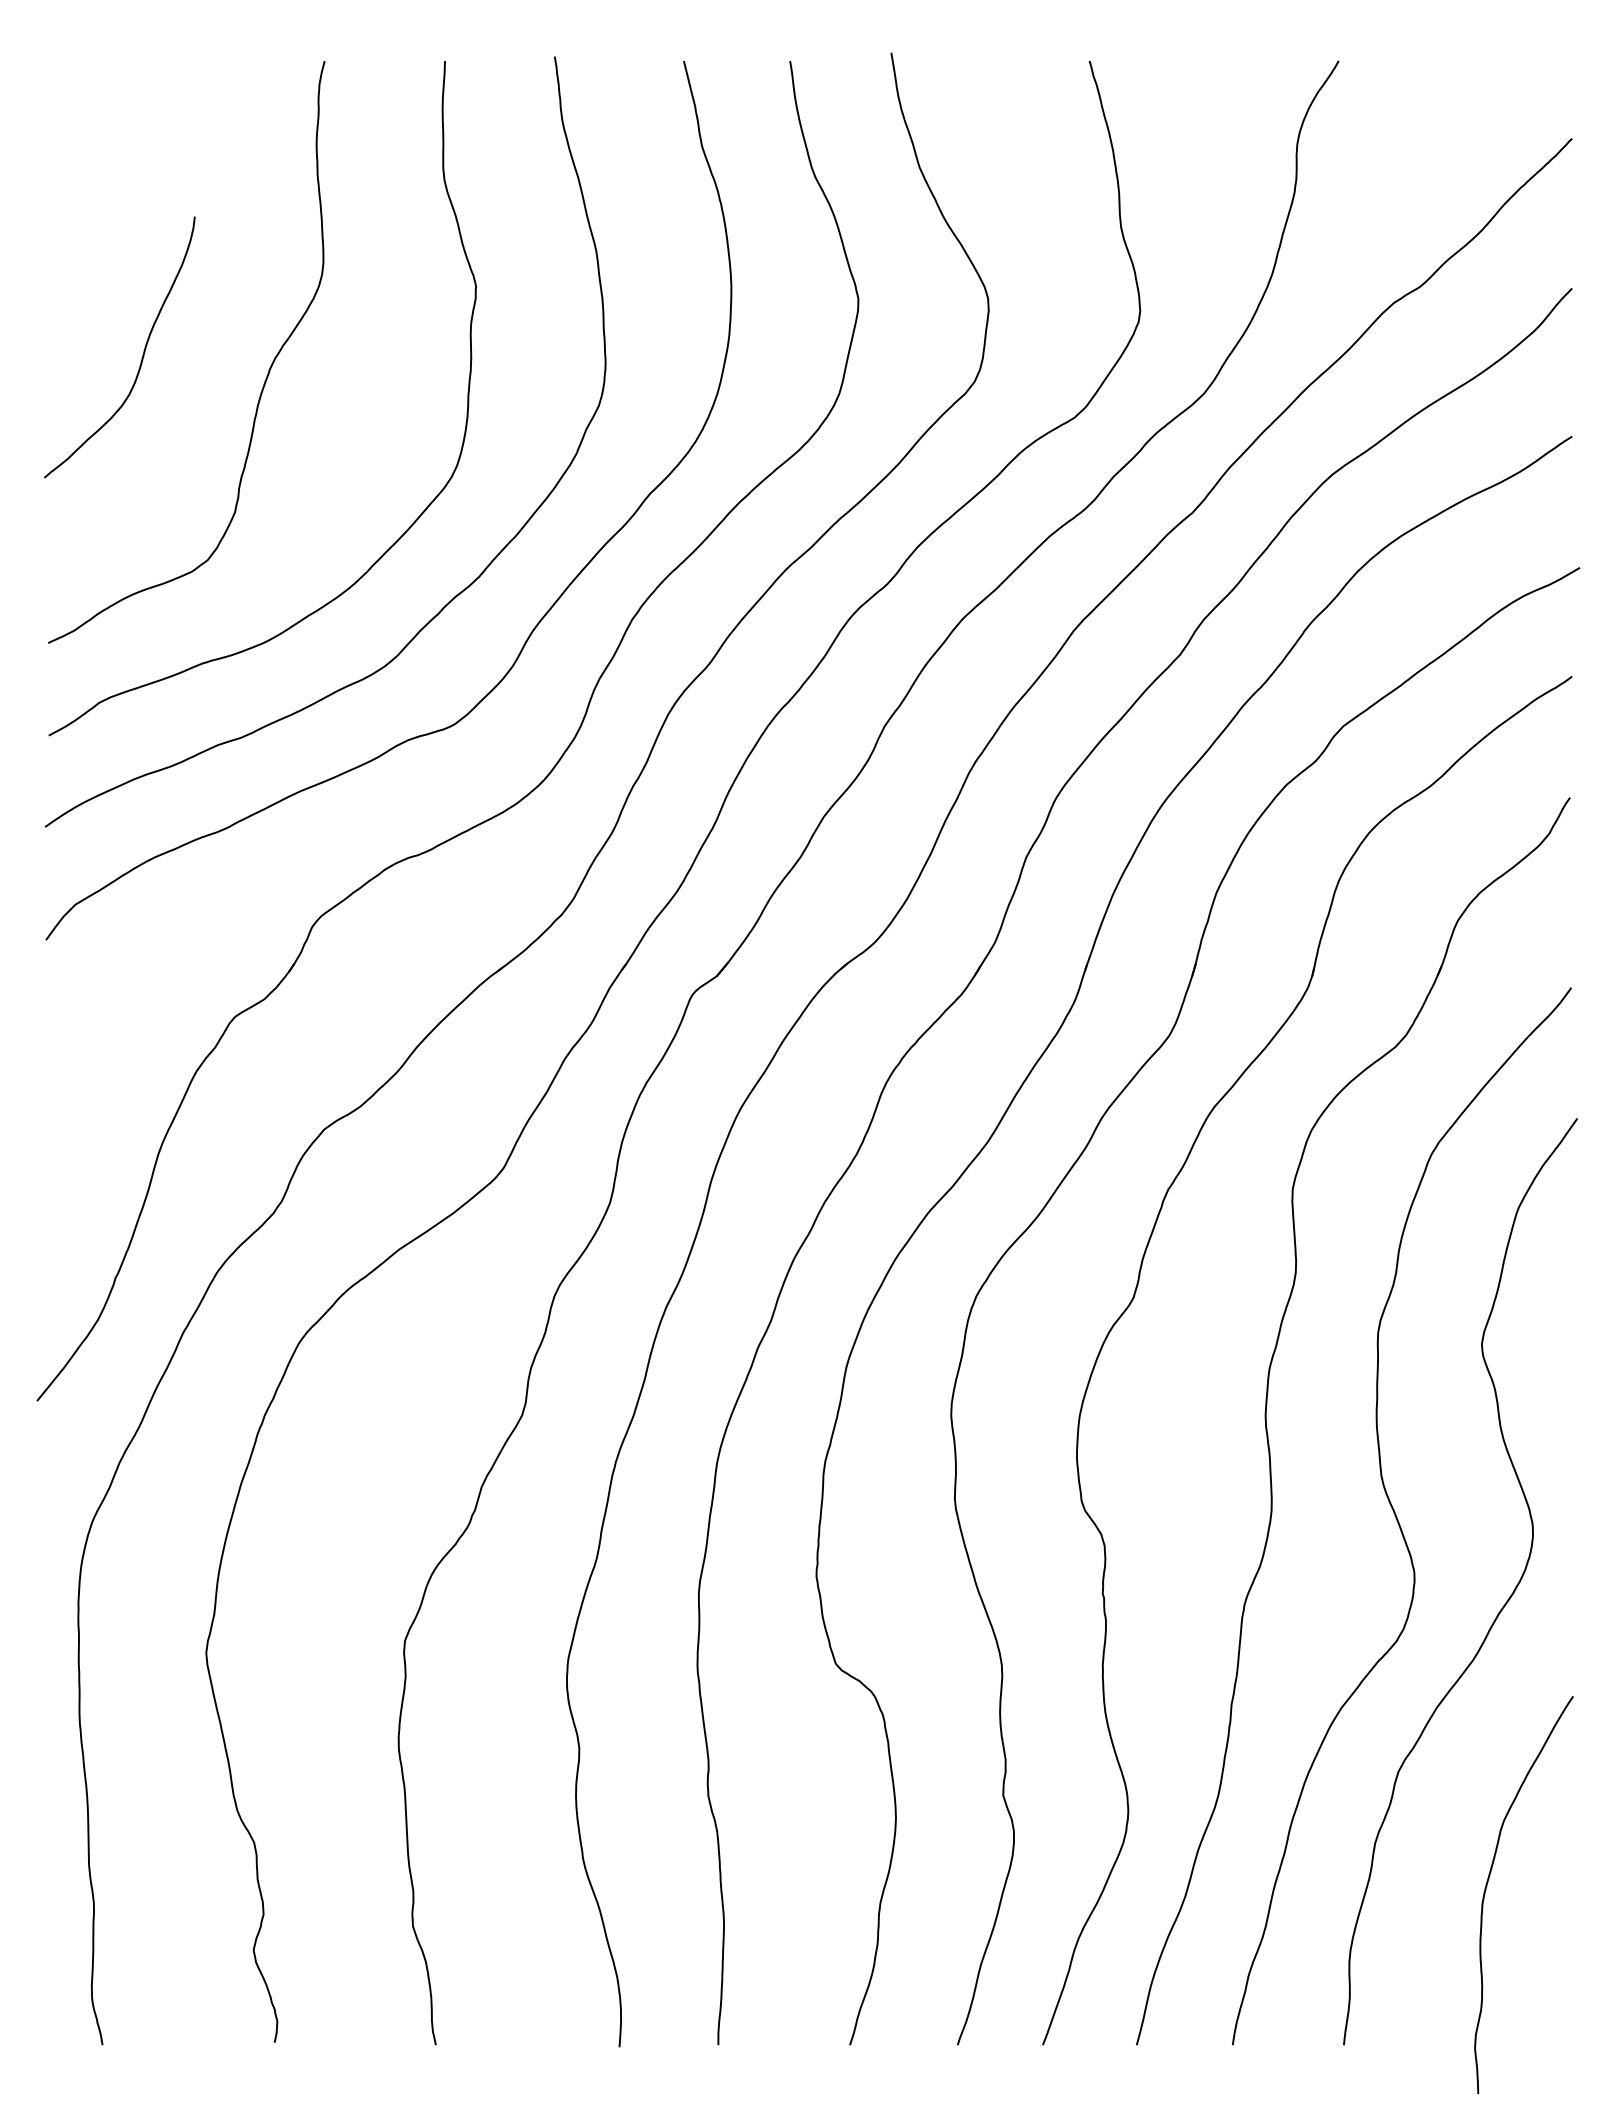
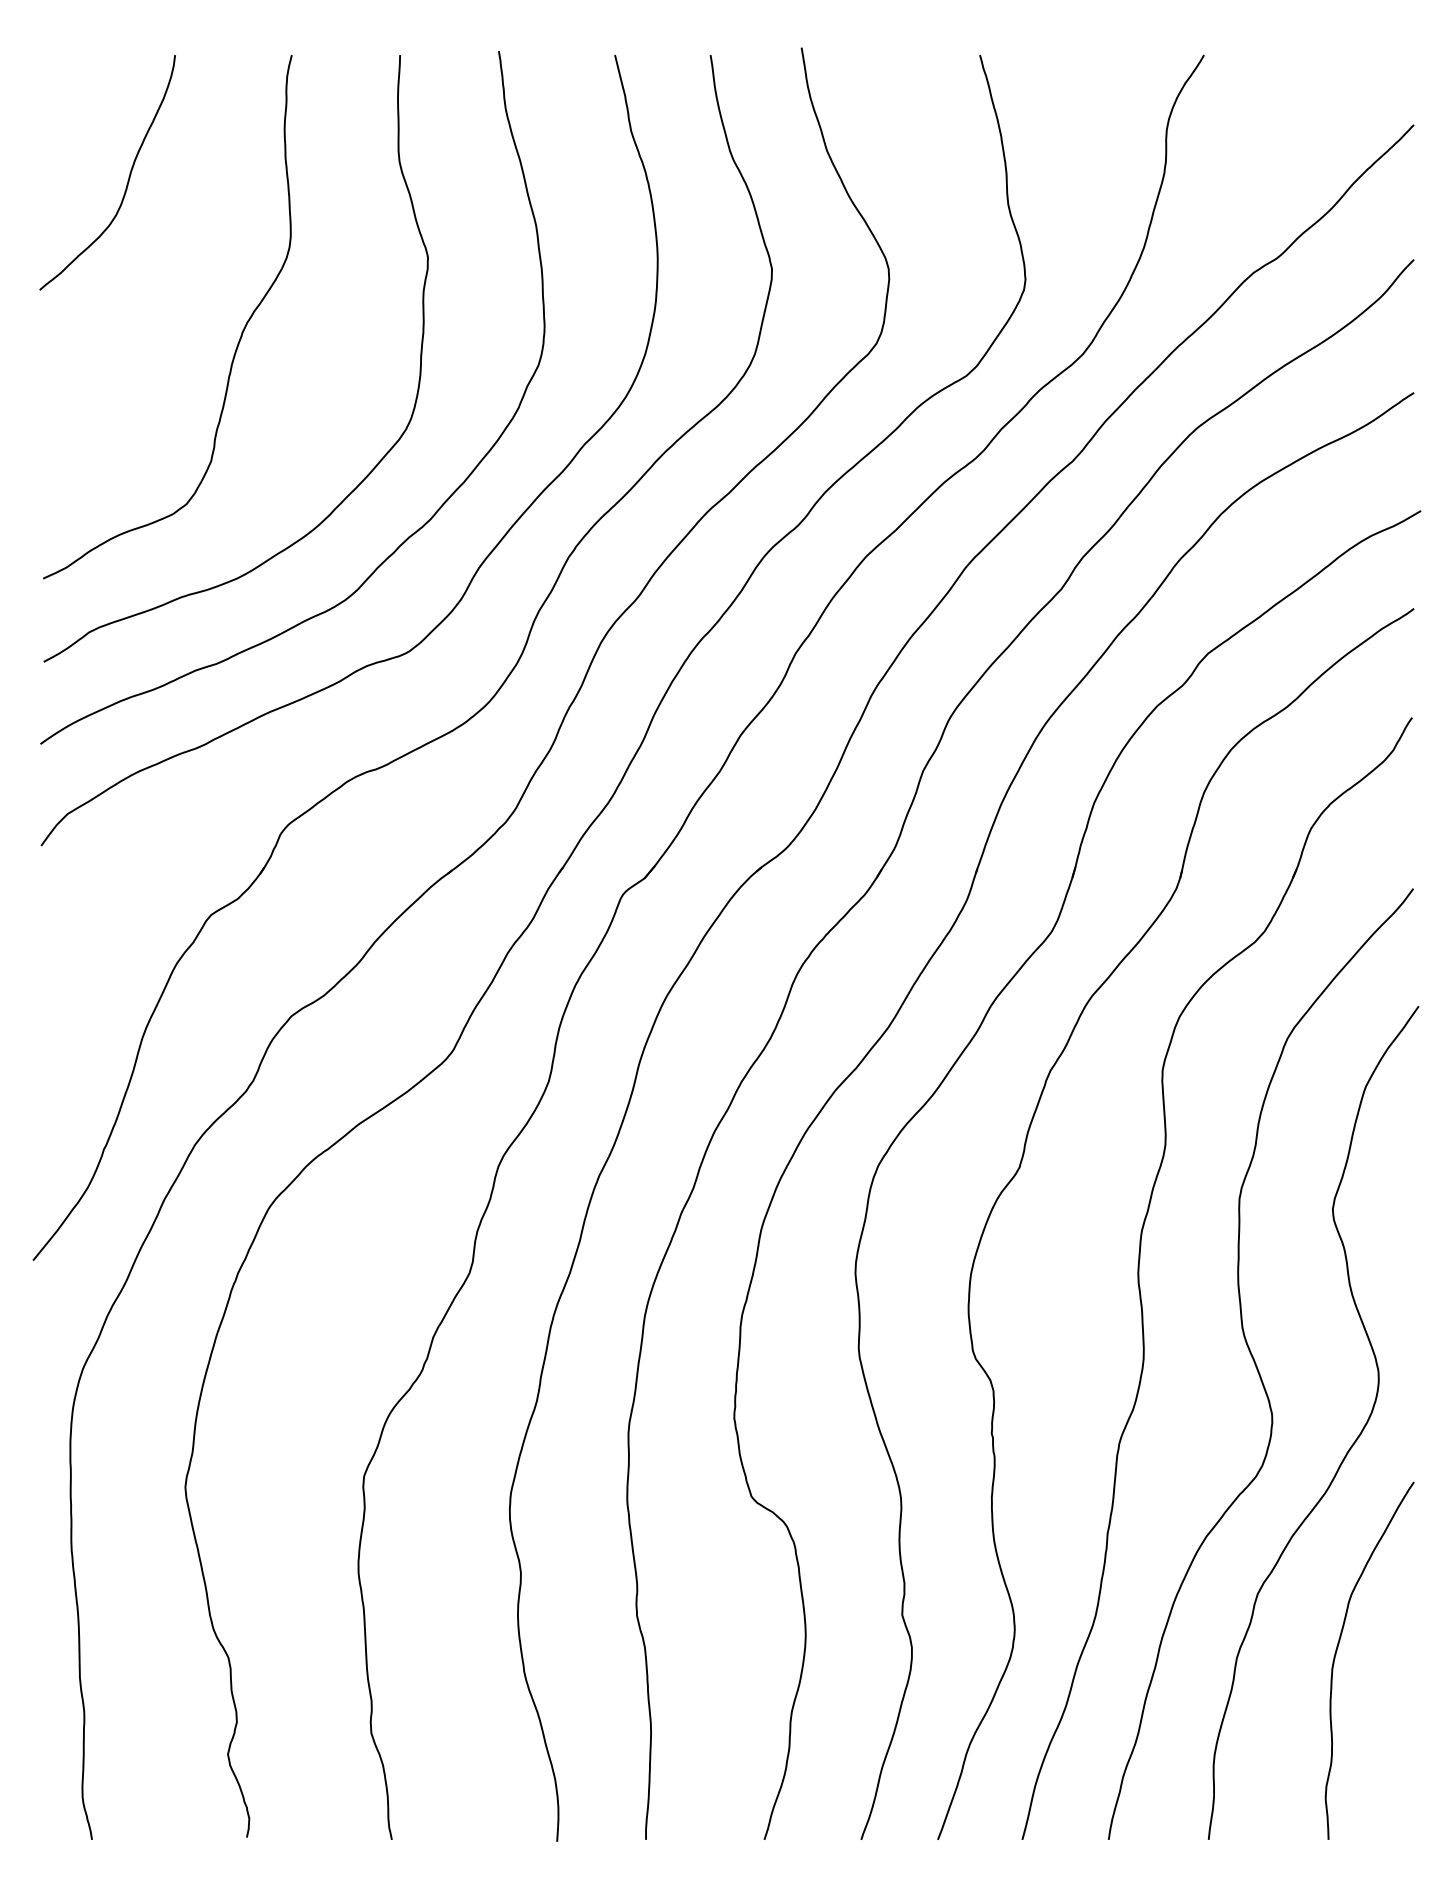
curve: (143, 351) -> (128, 176), moved
curve: (1488, 1884) -> (1337, 1651), moved

